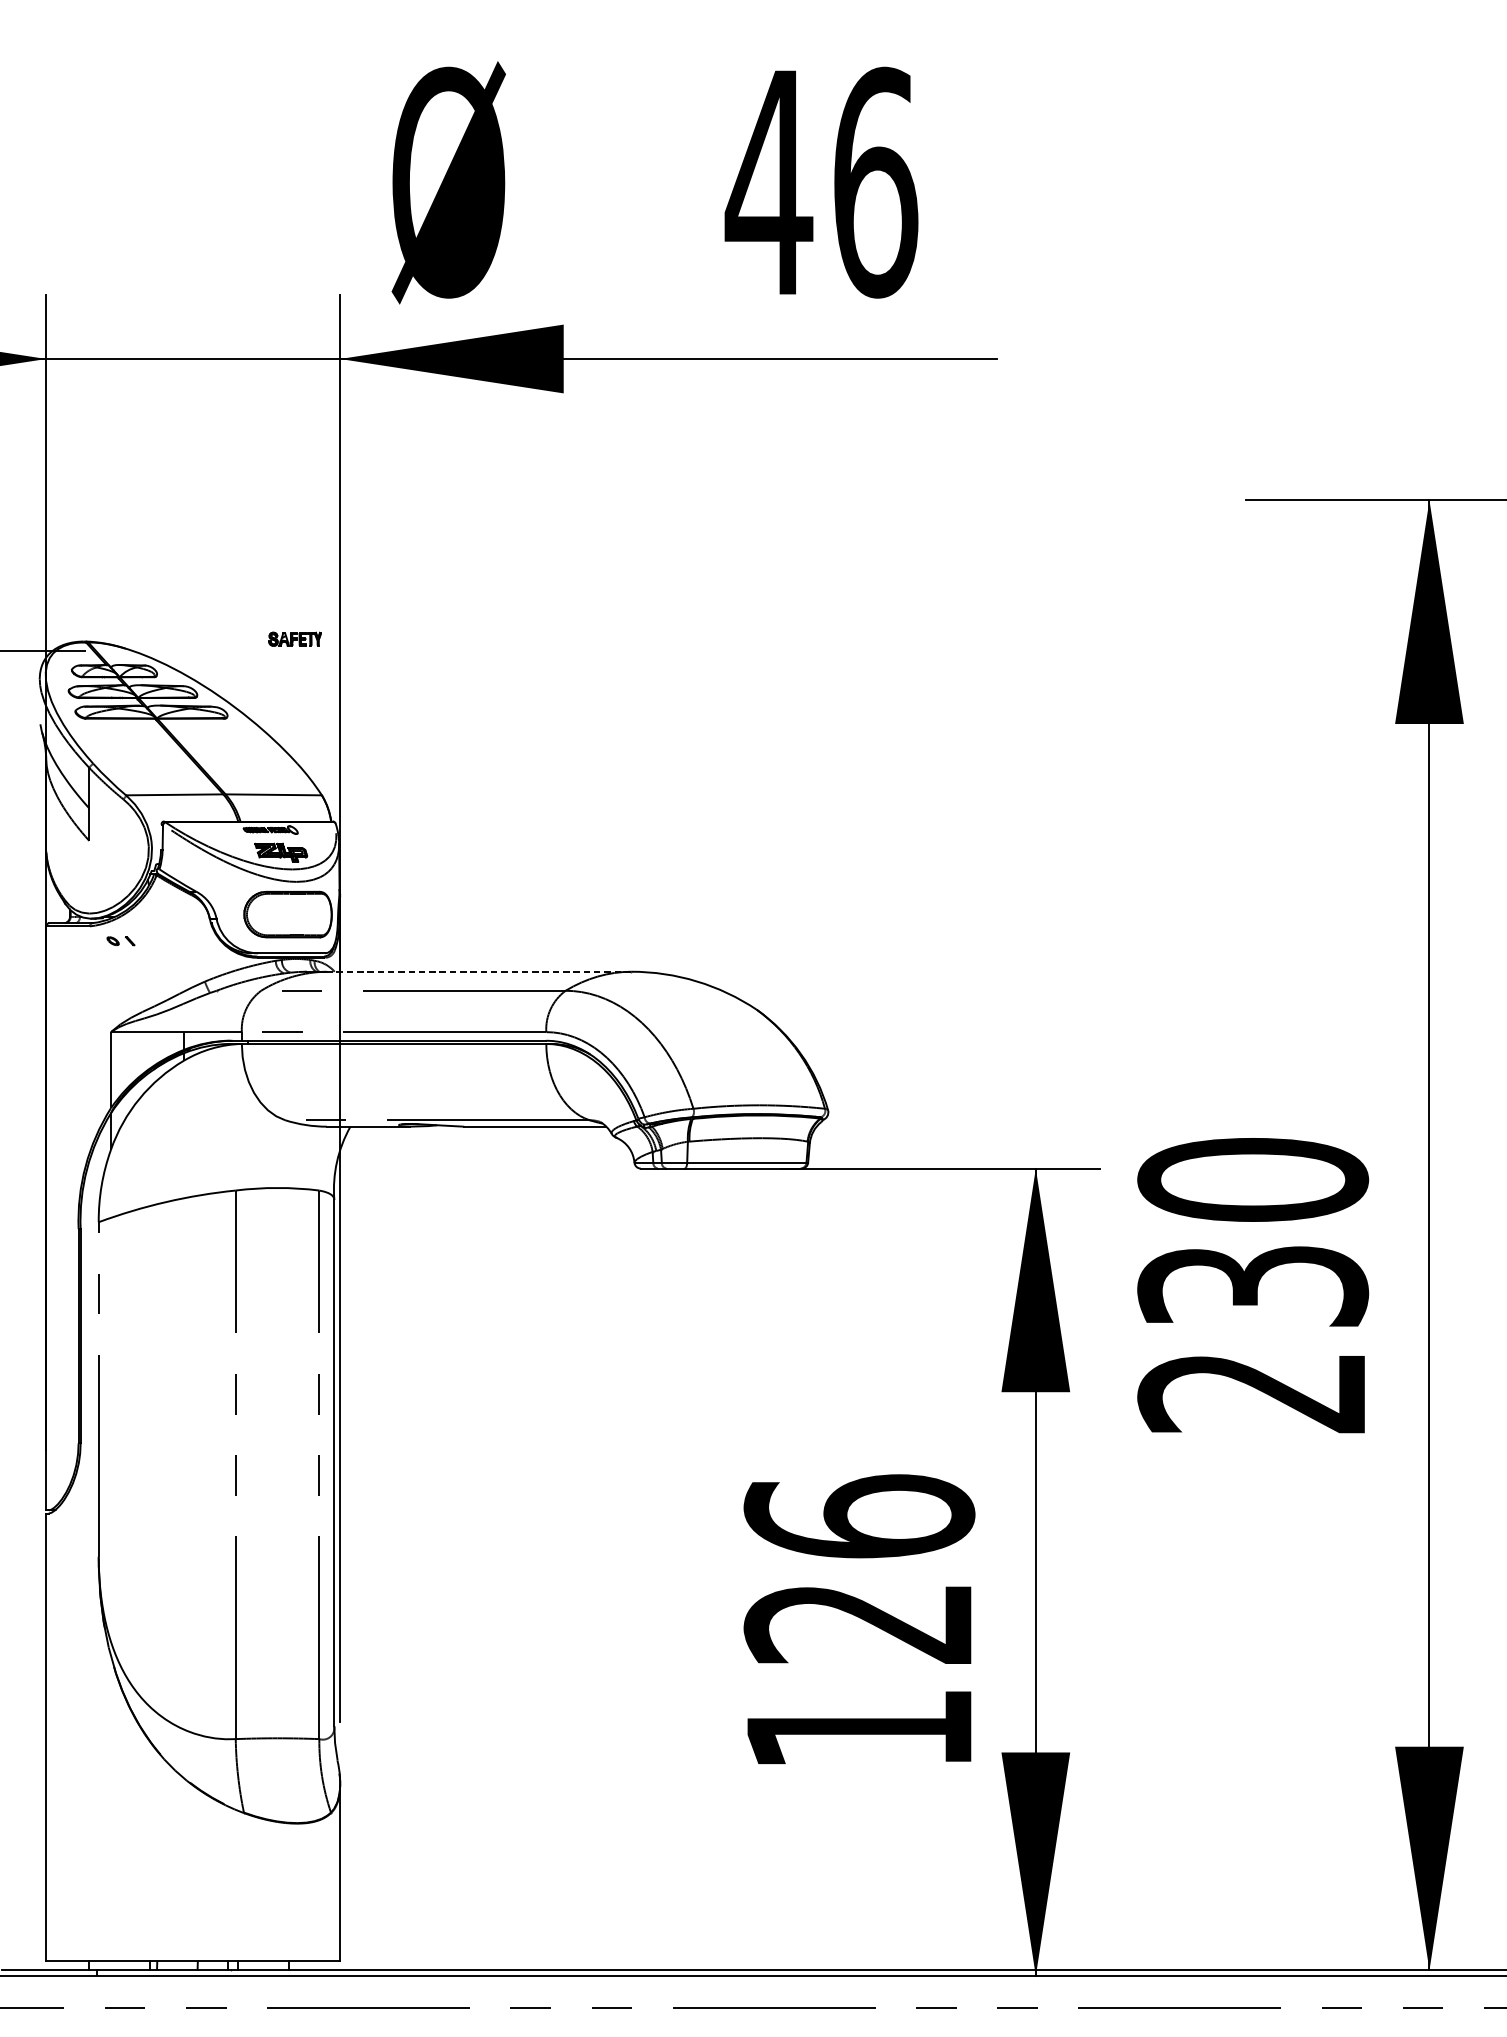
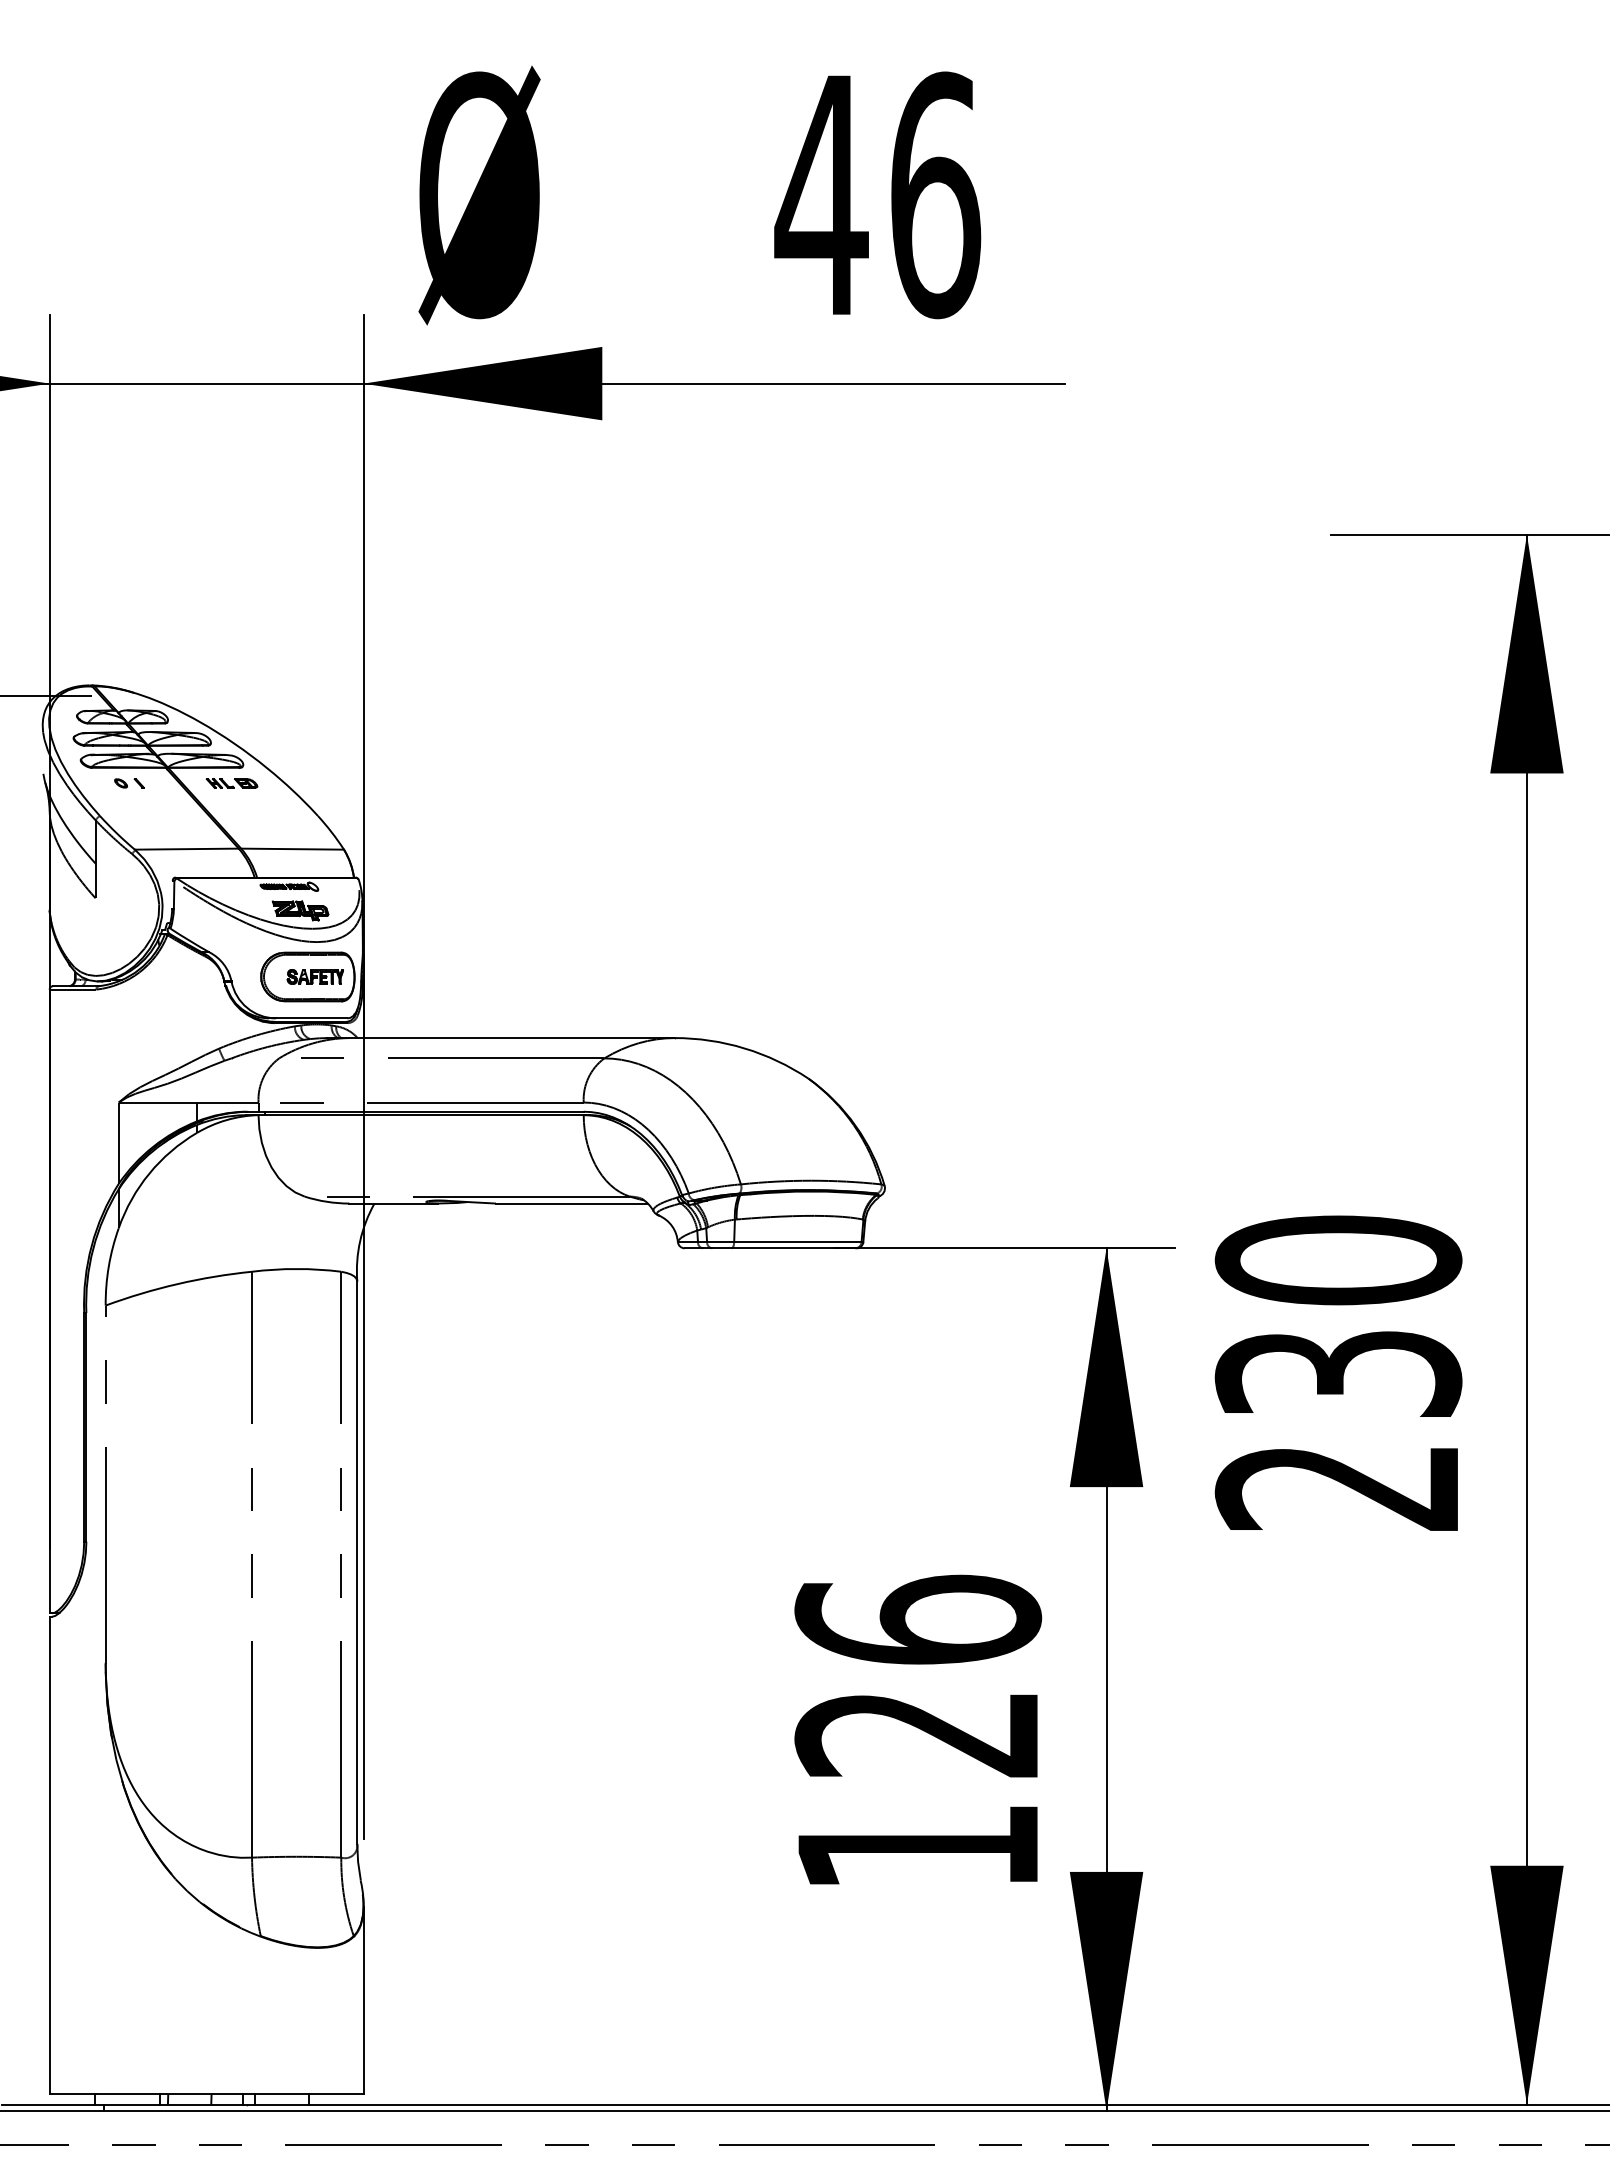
part: (294, 638) -> (314, 976), moved
part: (216, 733) -> (231, 783), added
part: (121, 941) -> (129, 783), moved
line: (478, 972) -> (511, 1038), dashed -> solid

